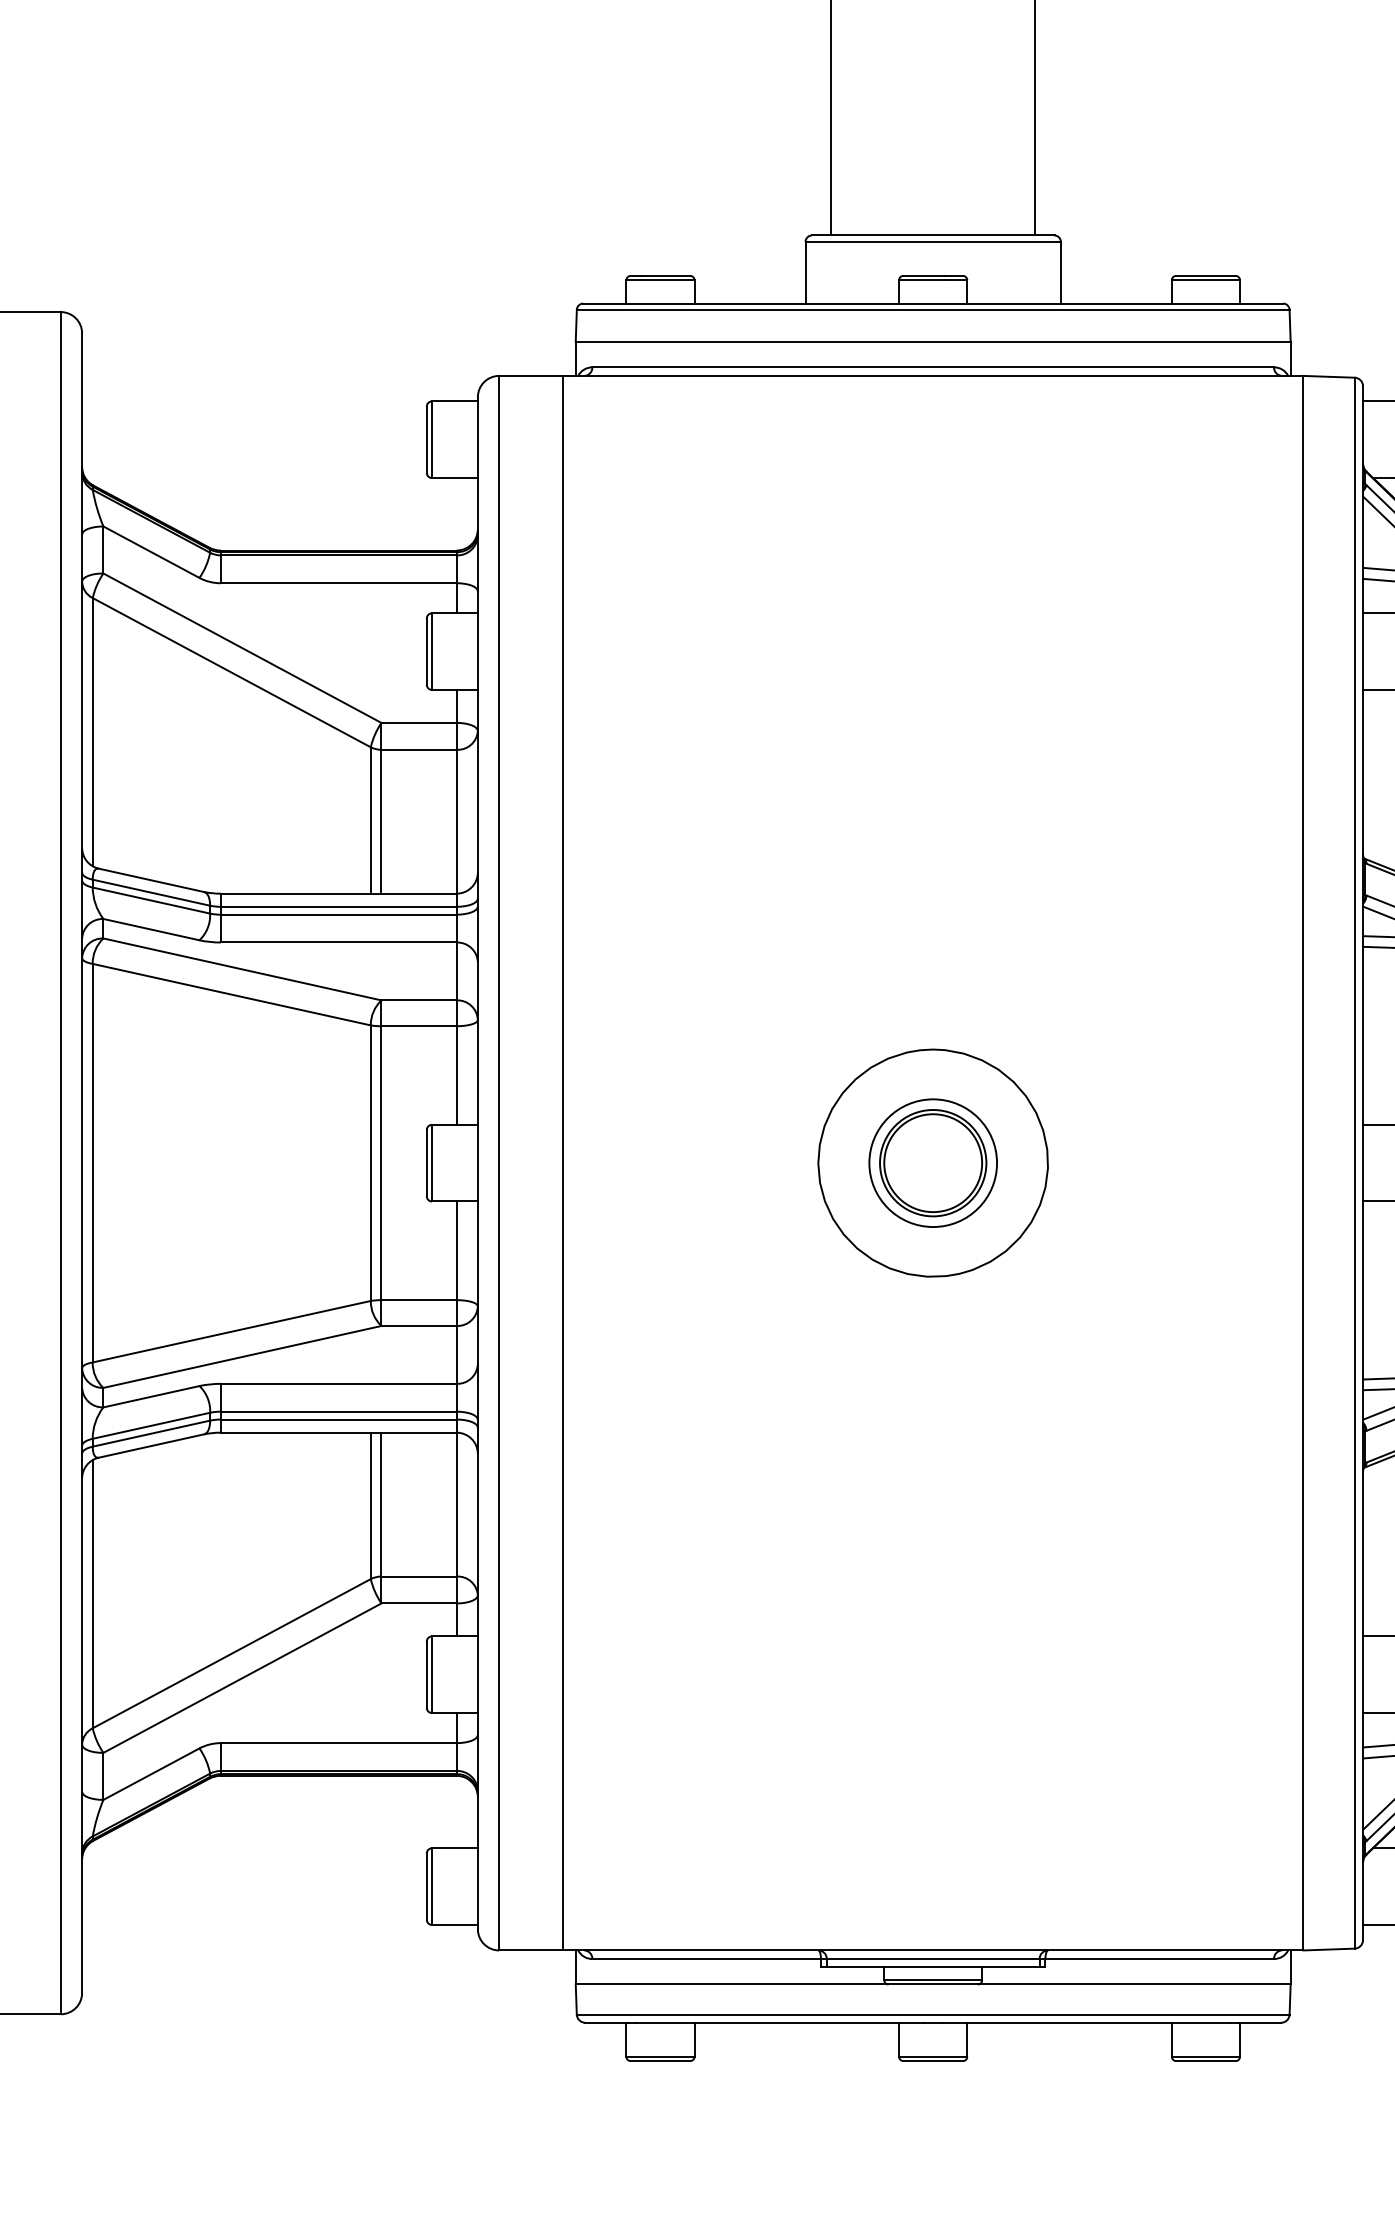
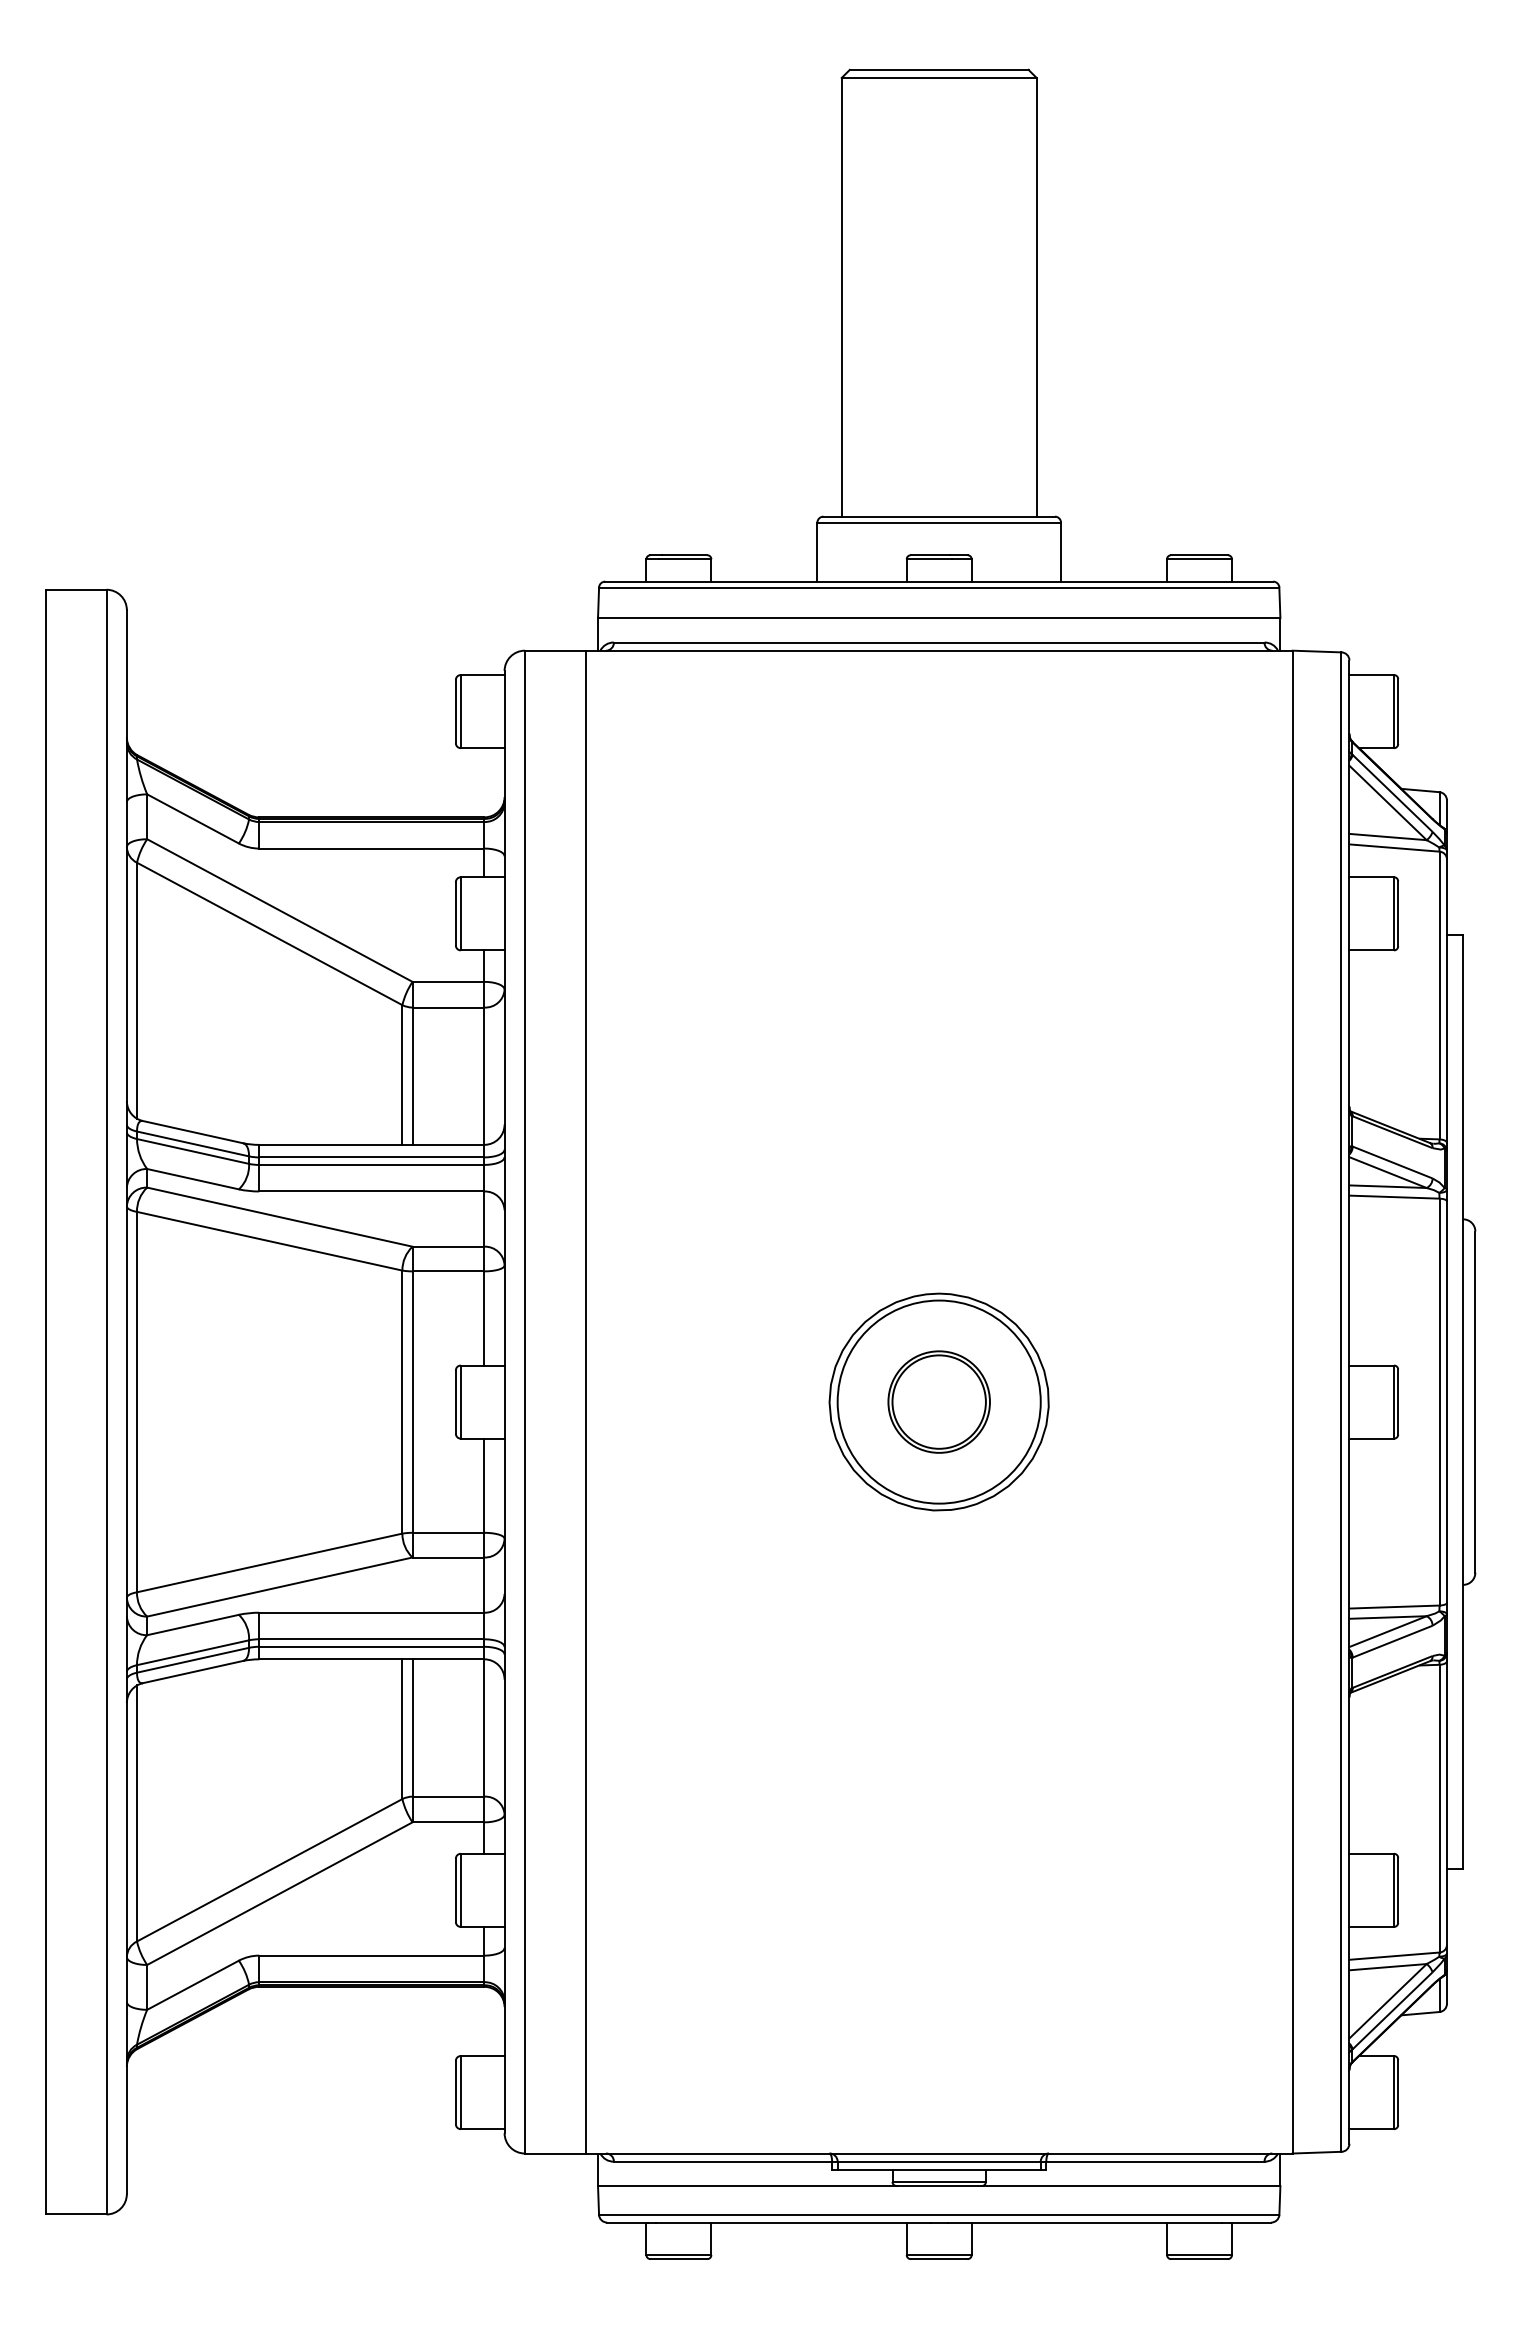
circle: (932, 1162) -> (938, 1401), size x1.67

